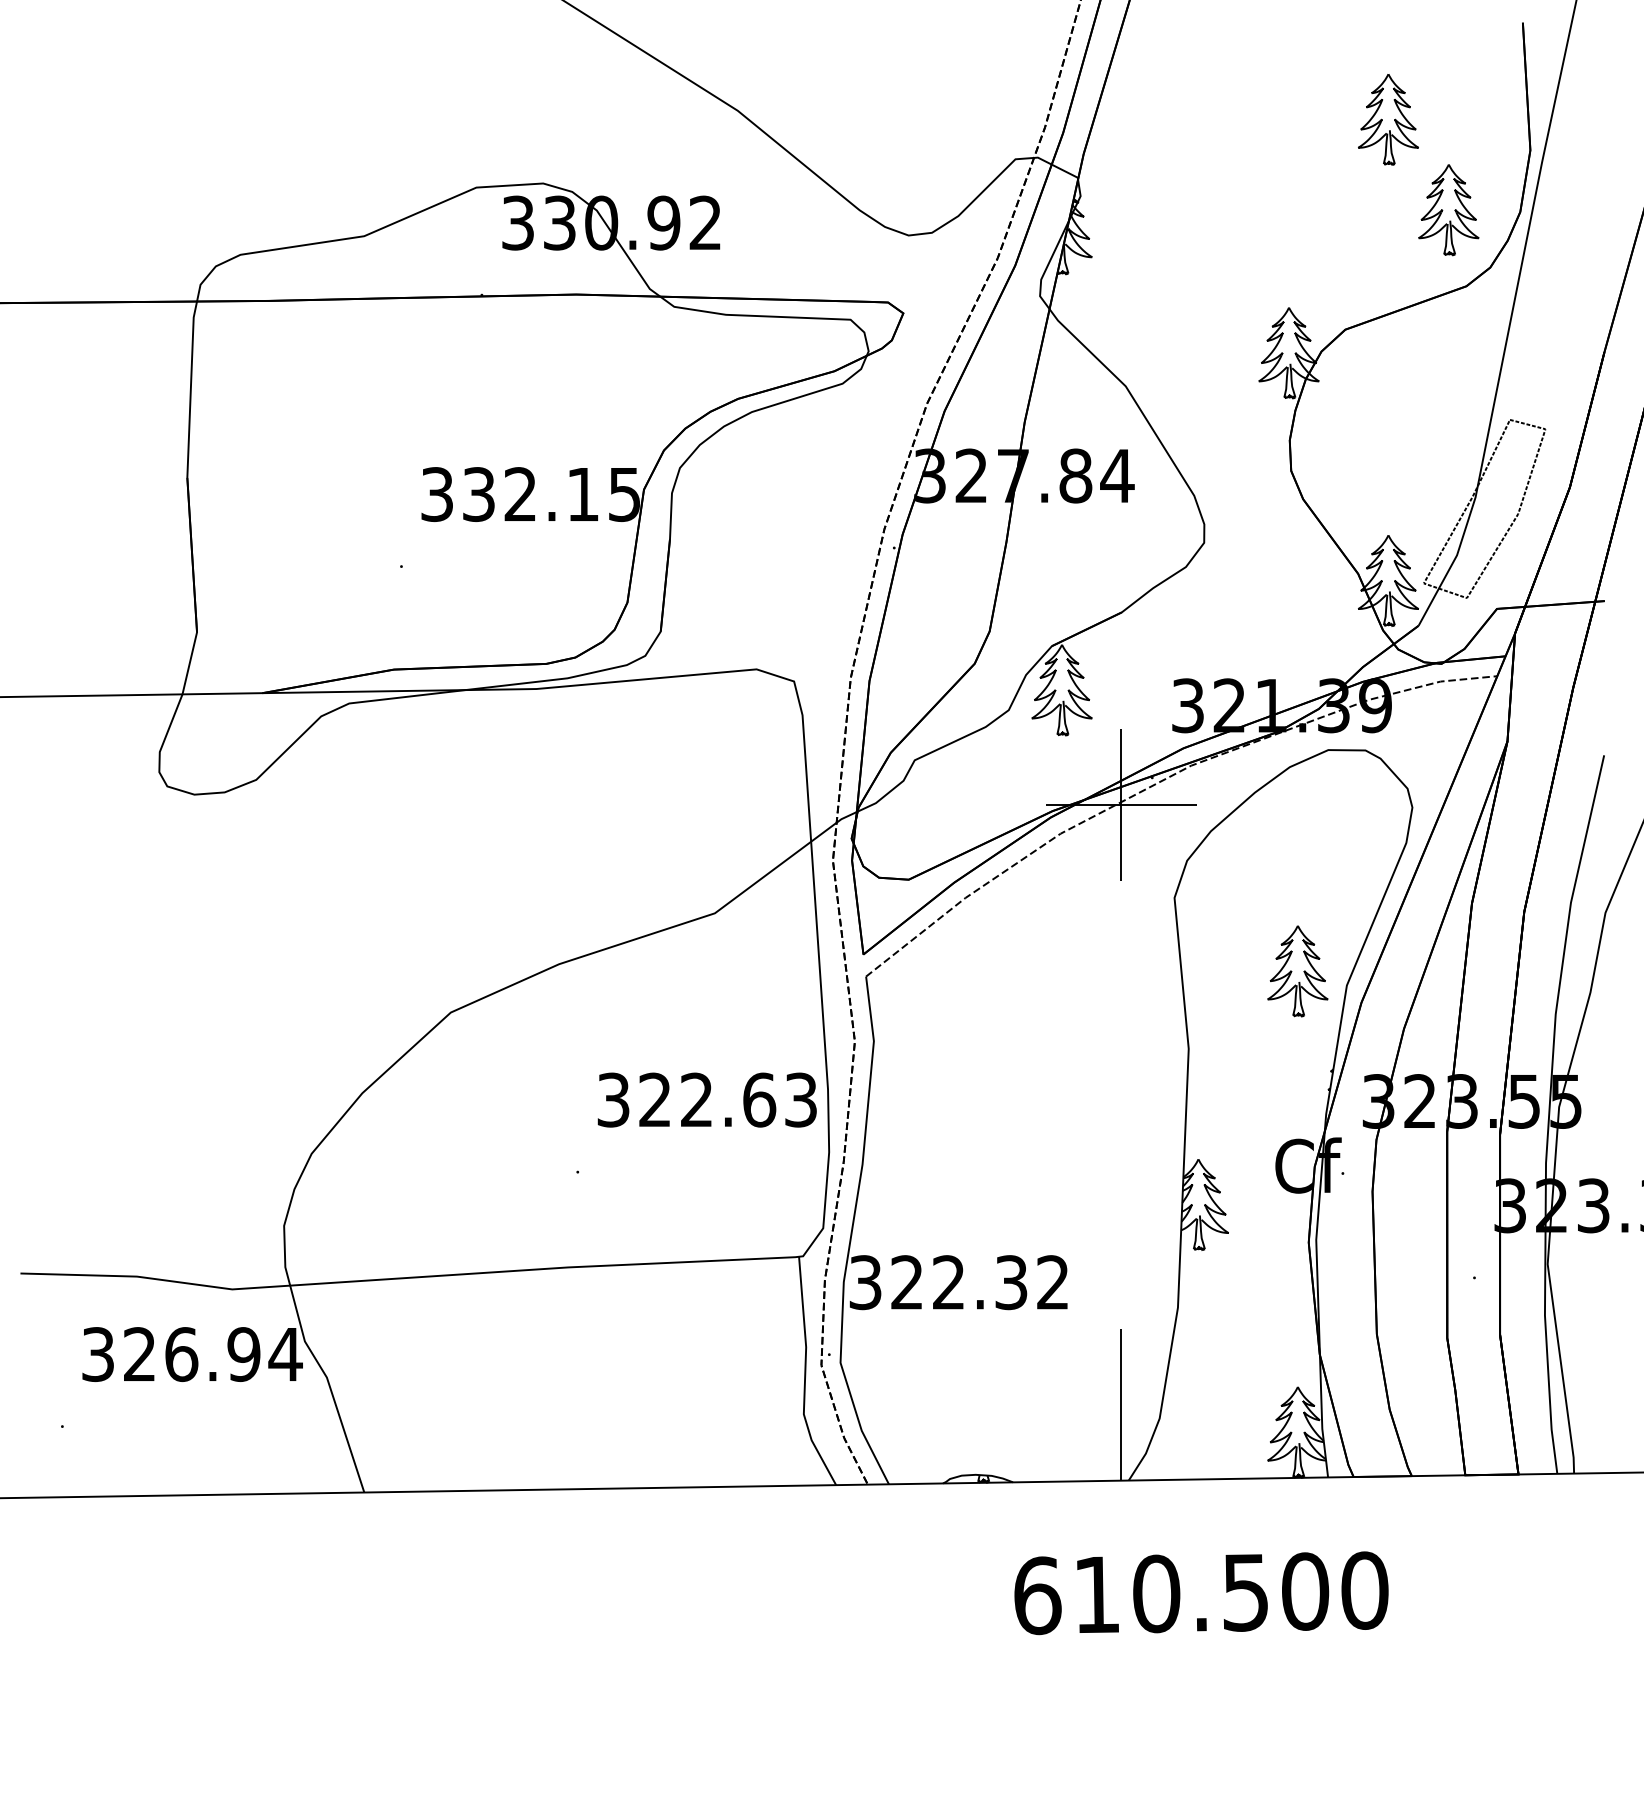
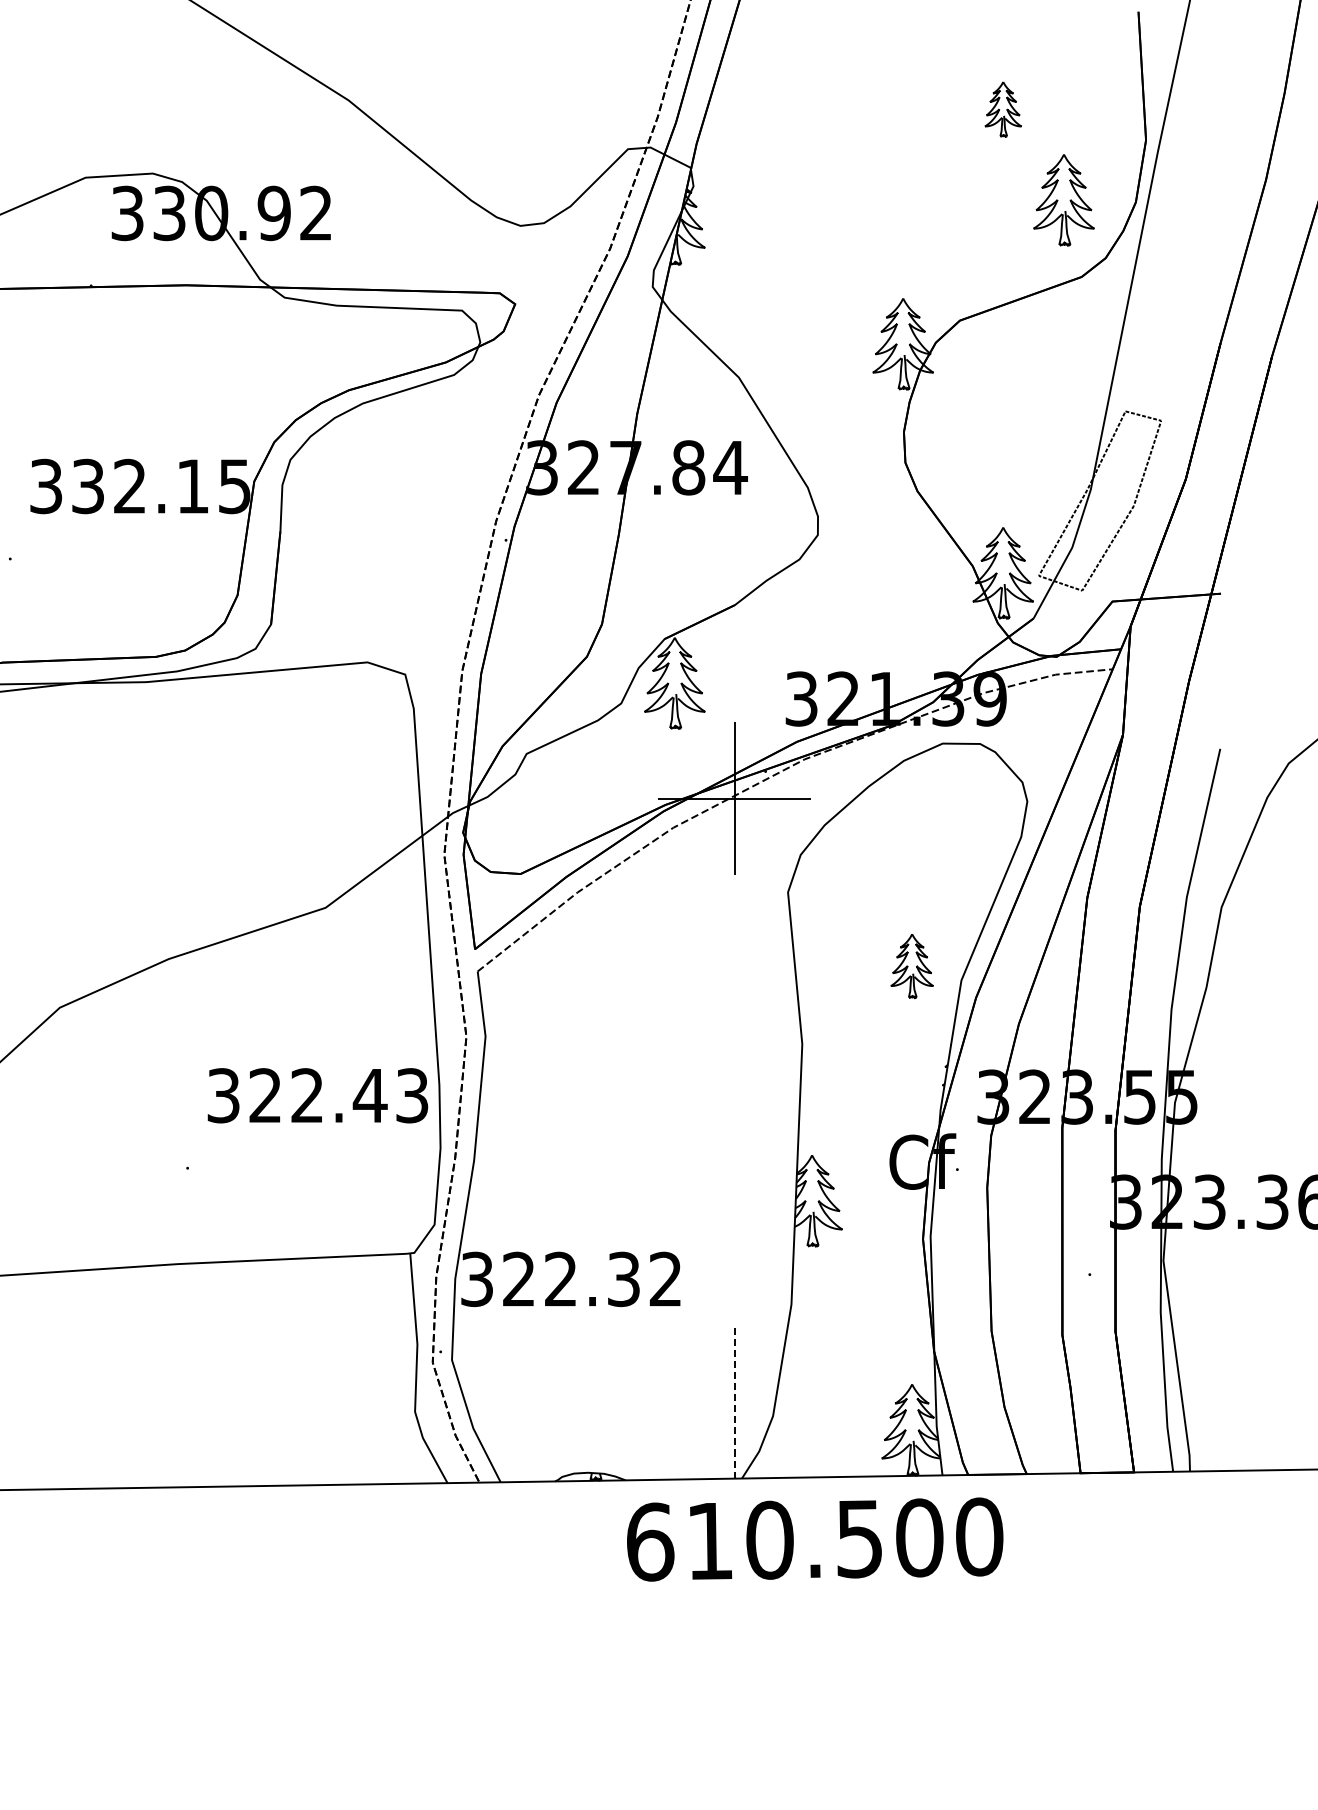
part: (1388, 119) -> (1003, 109), size x0.6
part: (1297, 971) -> (911, 966), size x0.7
text: (759, 1099) -> (370, 1095), 322.63 -> 322.43
line: (1121, 1404) -> (734, 1402), solid -> dashed
text: (1201, 1593) -> (815, 1539), moved

